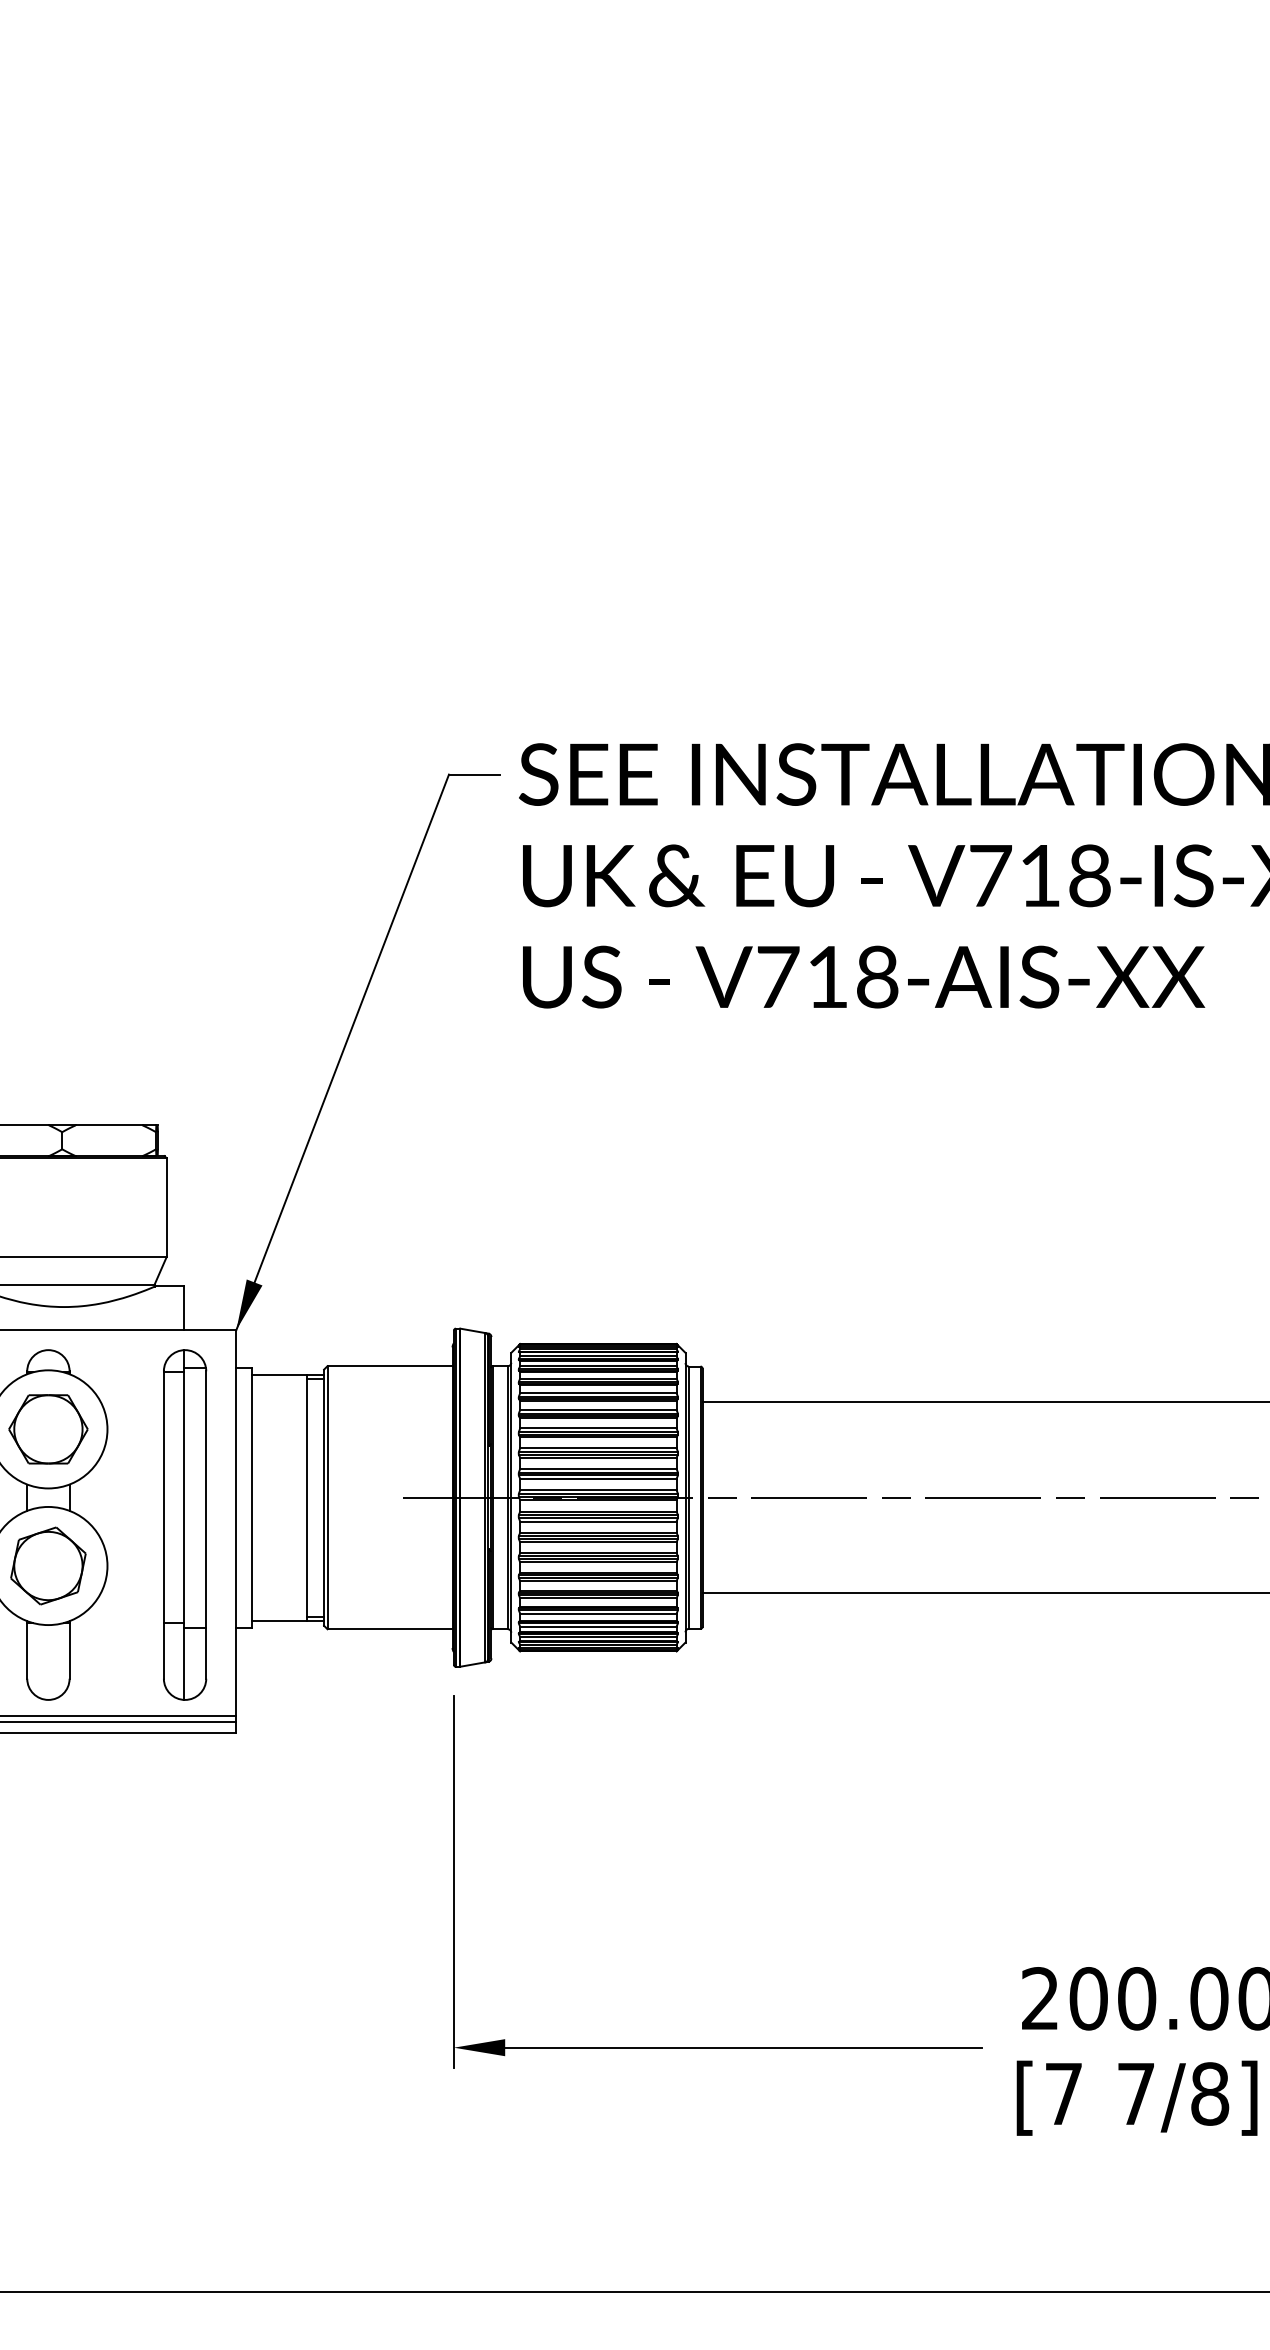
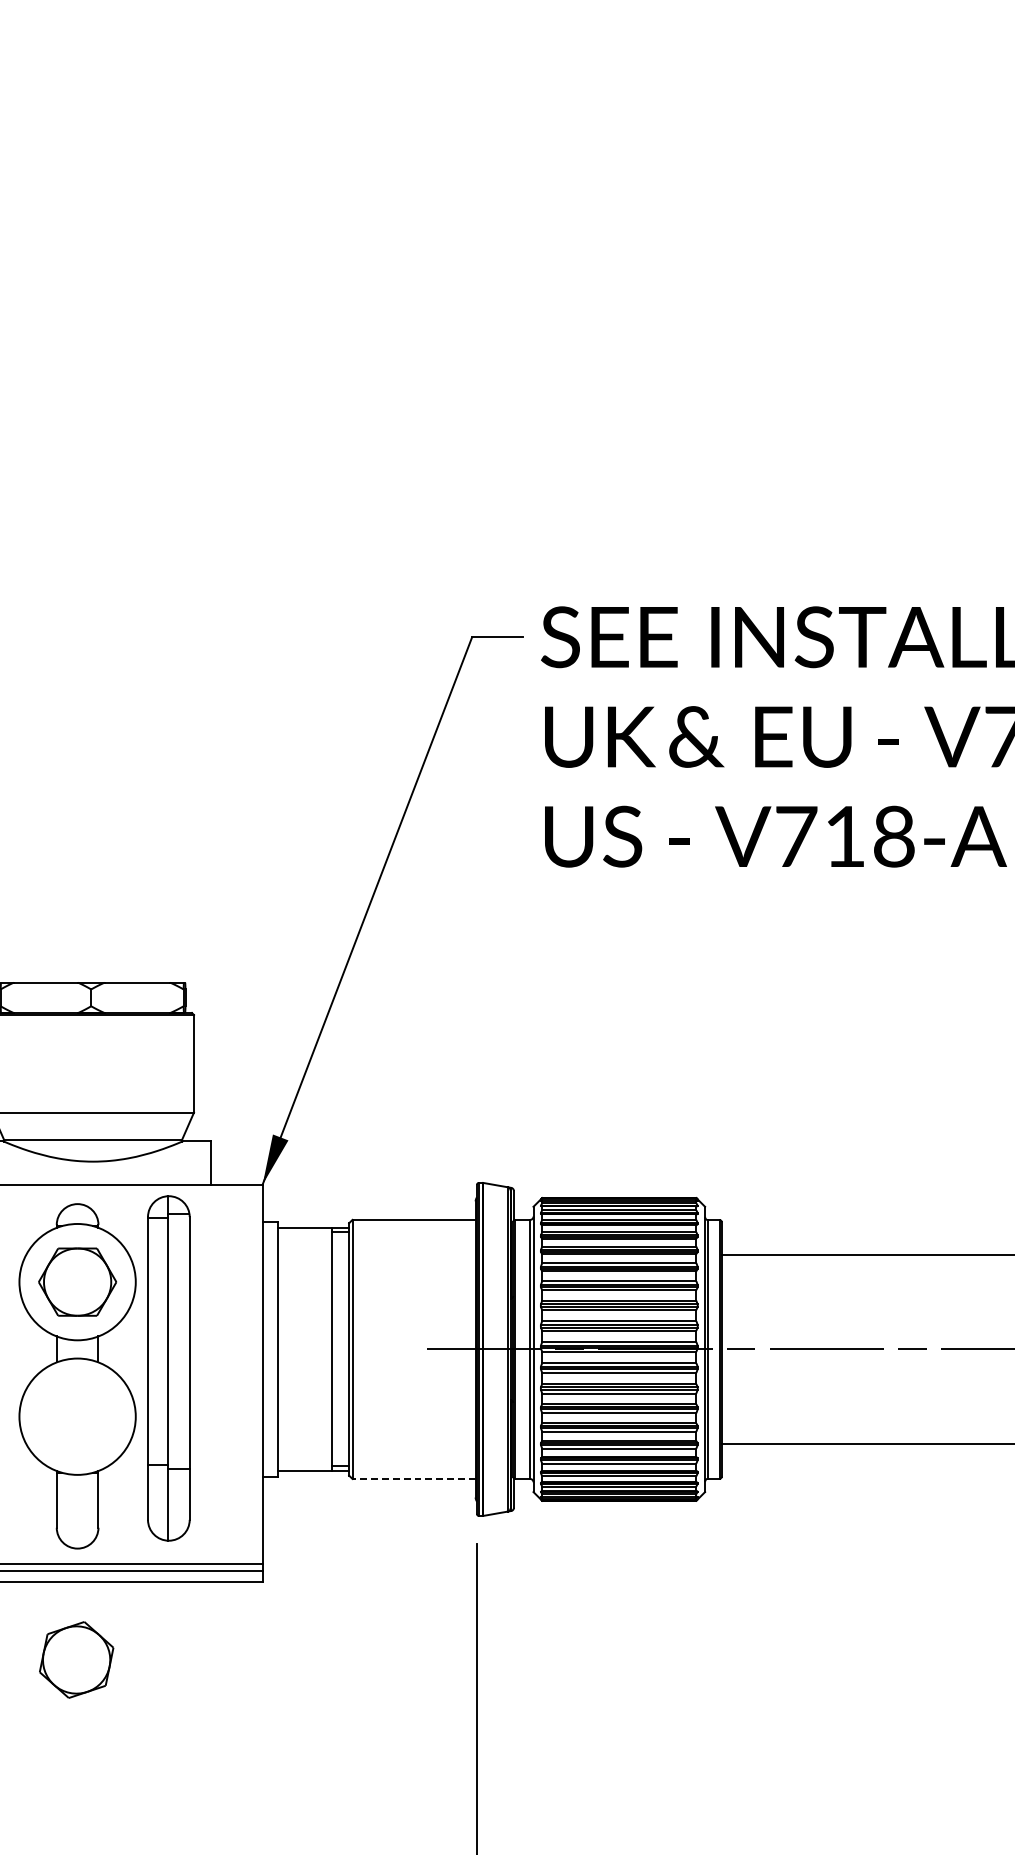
part: (185, 1524) -> (169, 1367), moved
part: (48, 1565) -> (76, 1659), moved
line: (390, 1629) -> (414, 1479), solid -> dashed

